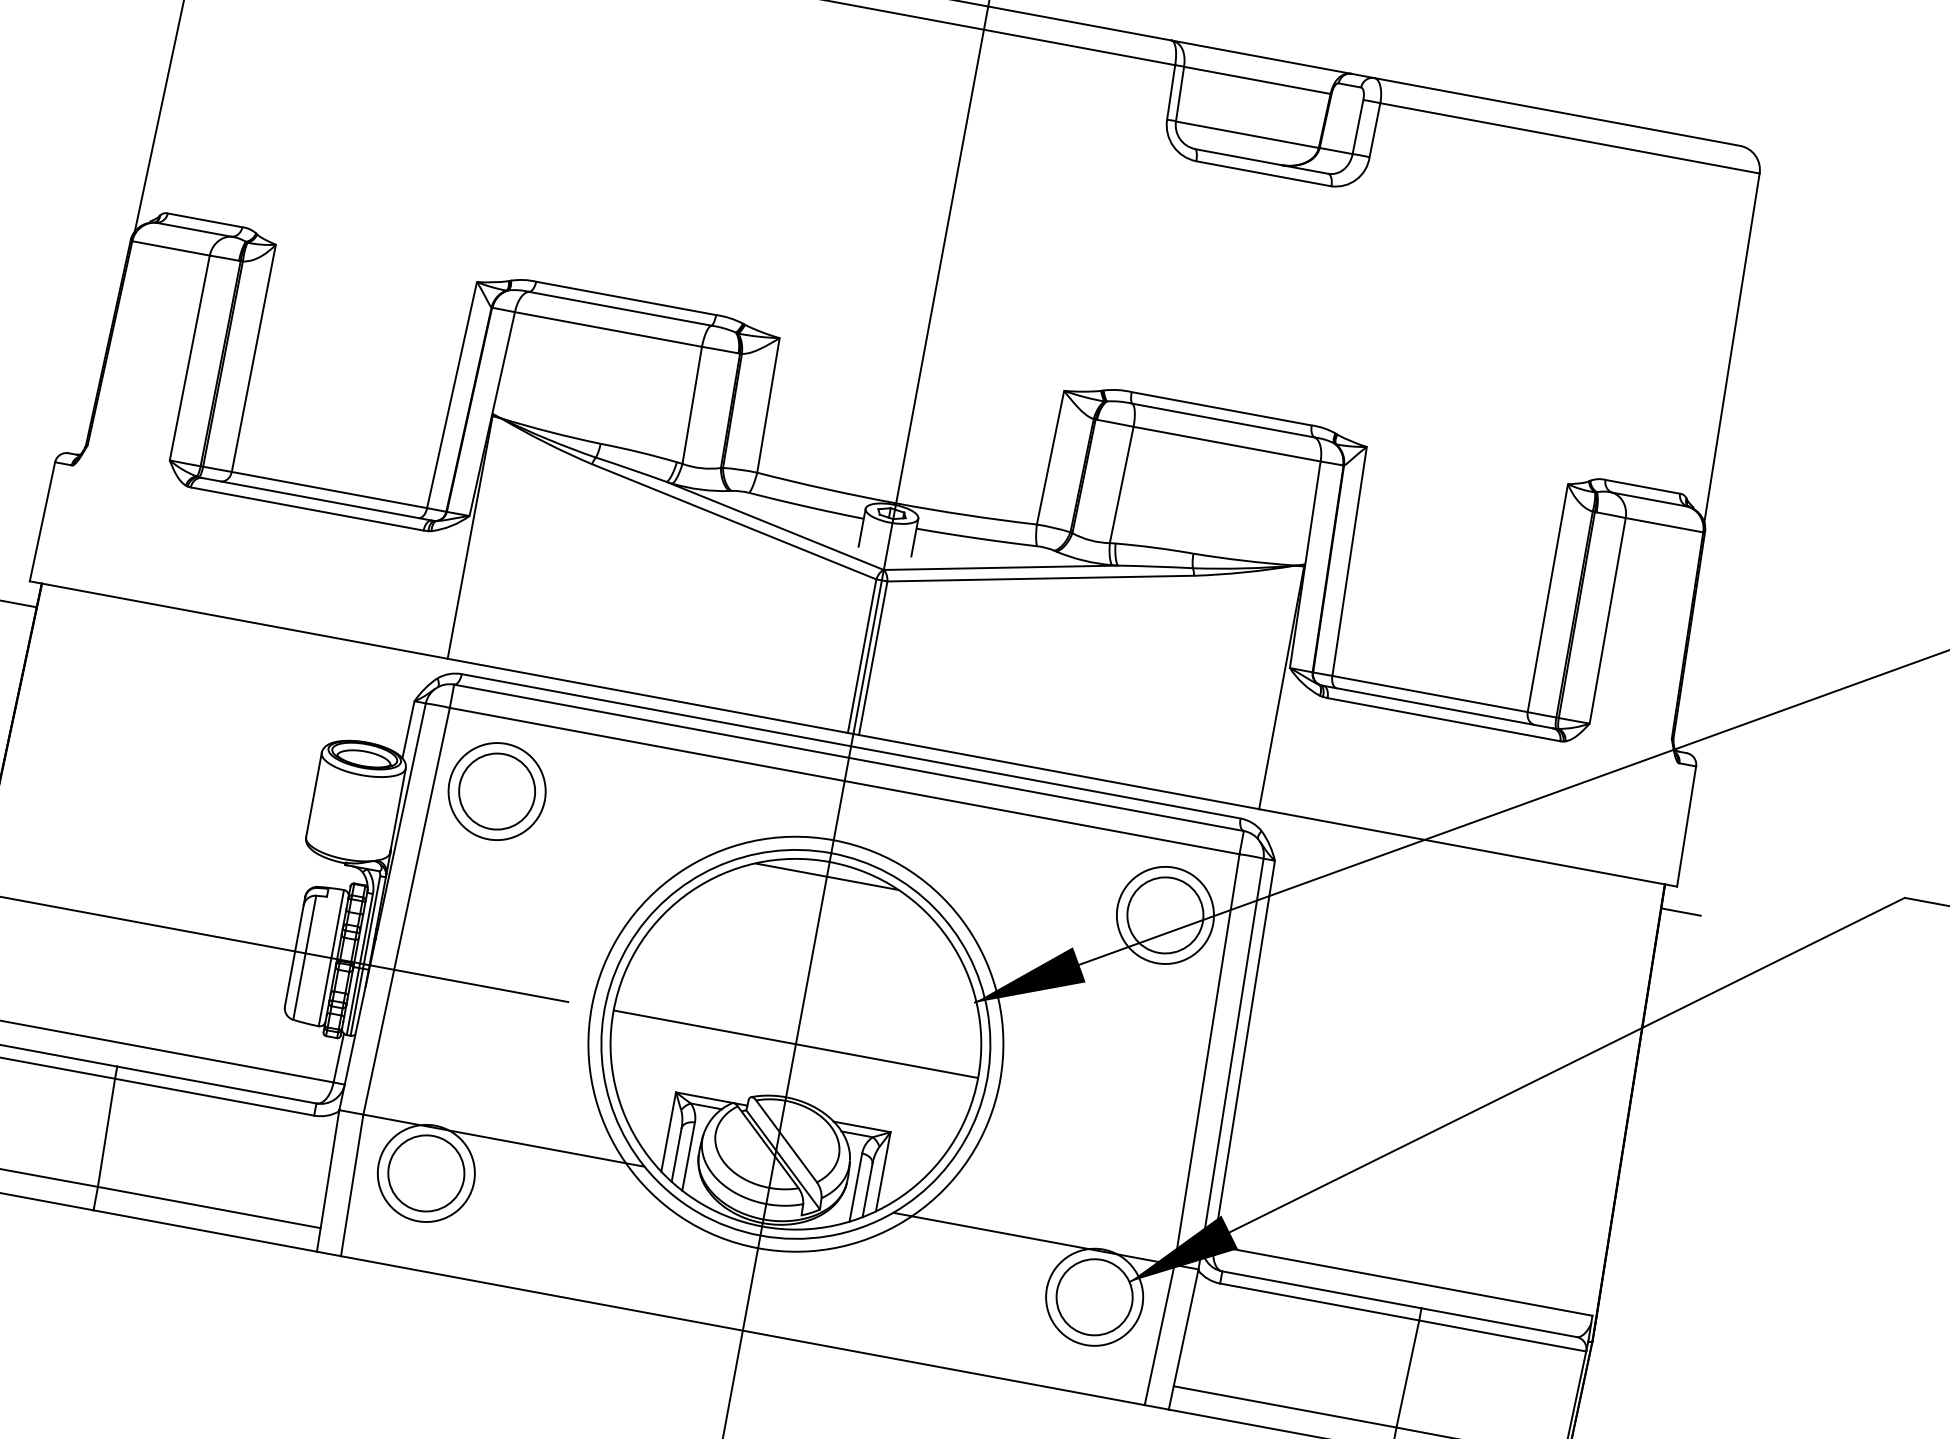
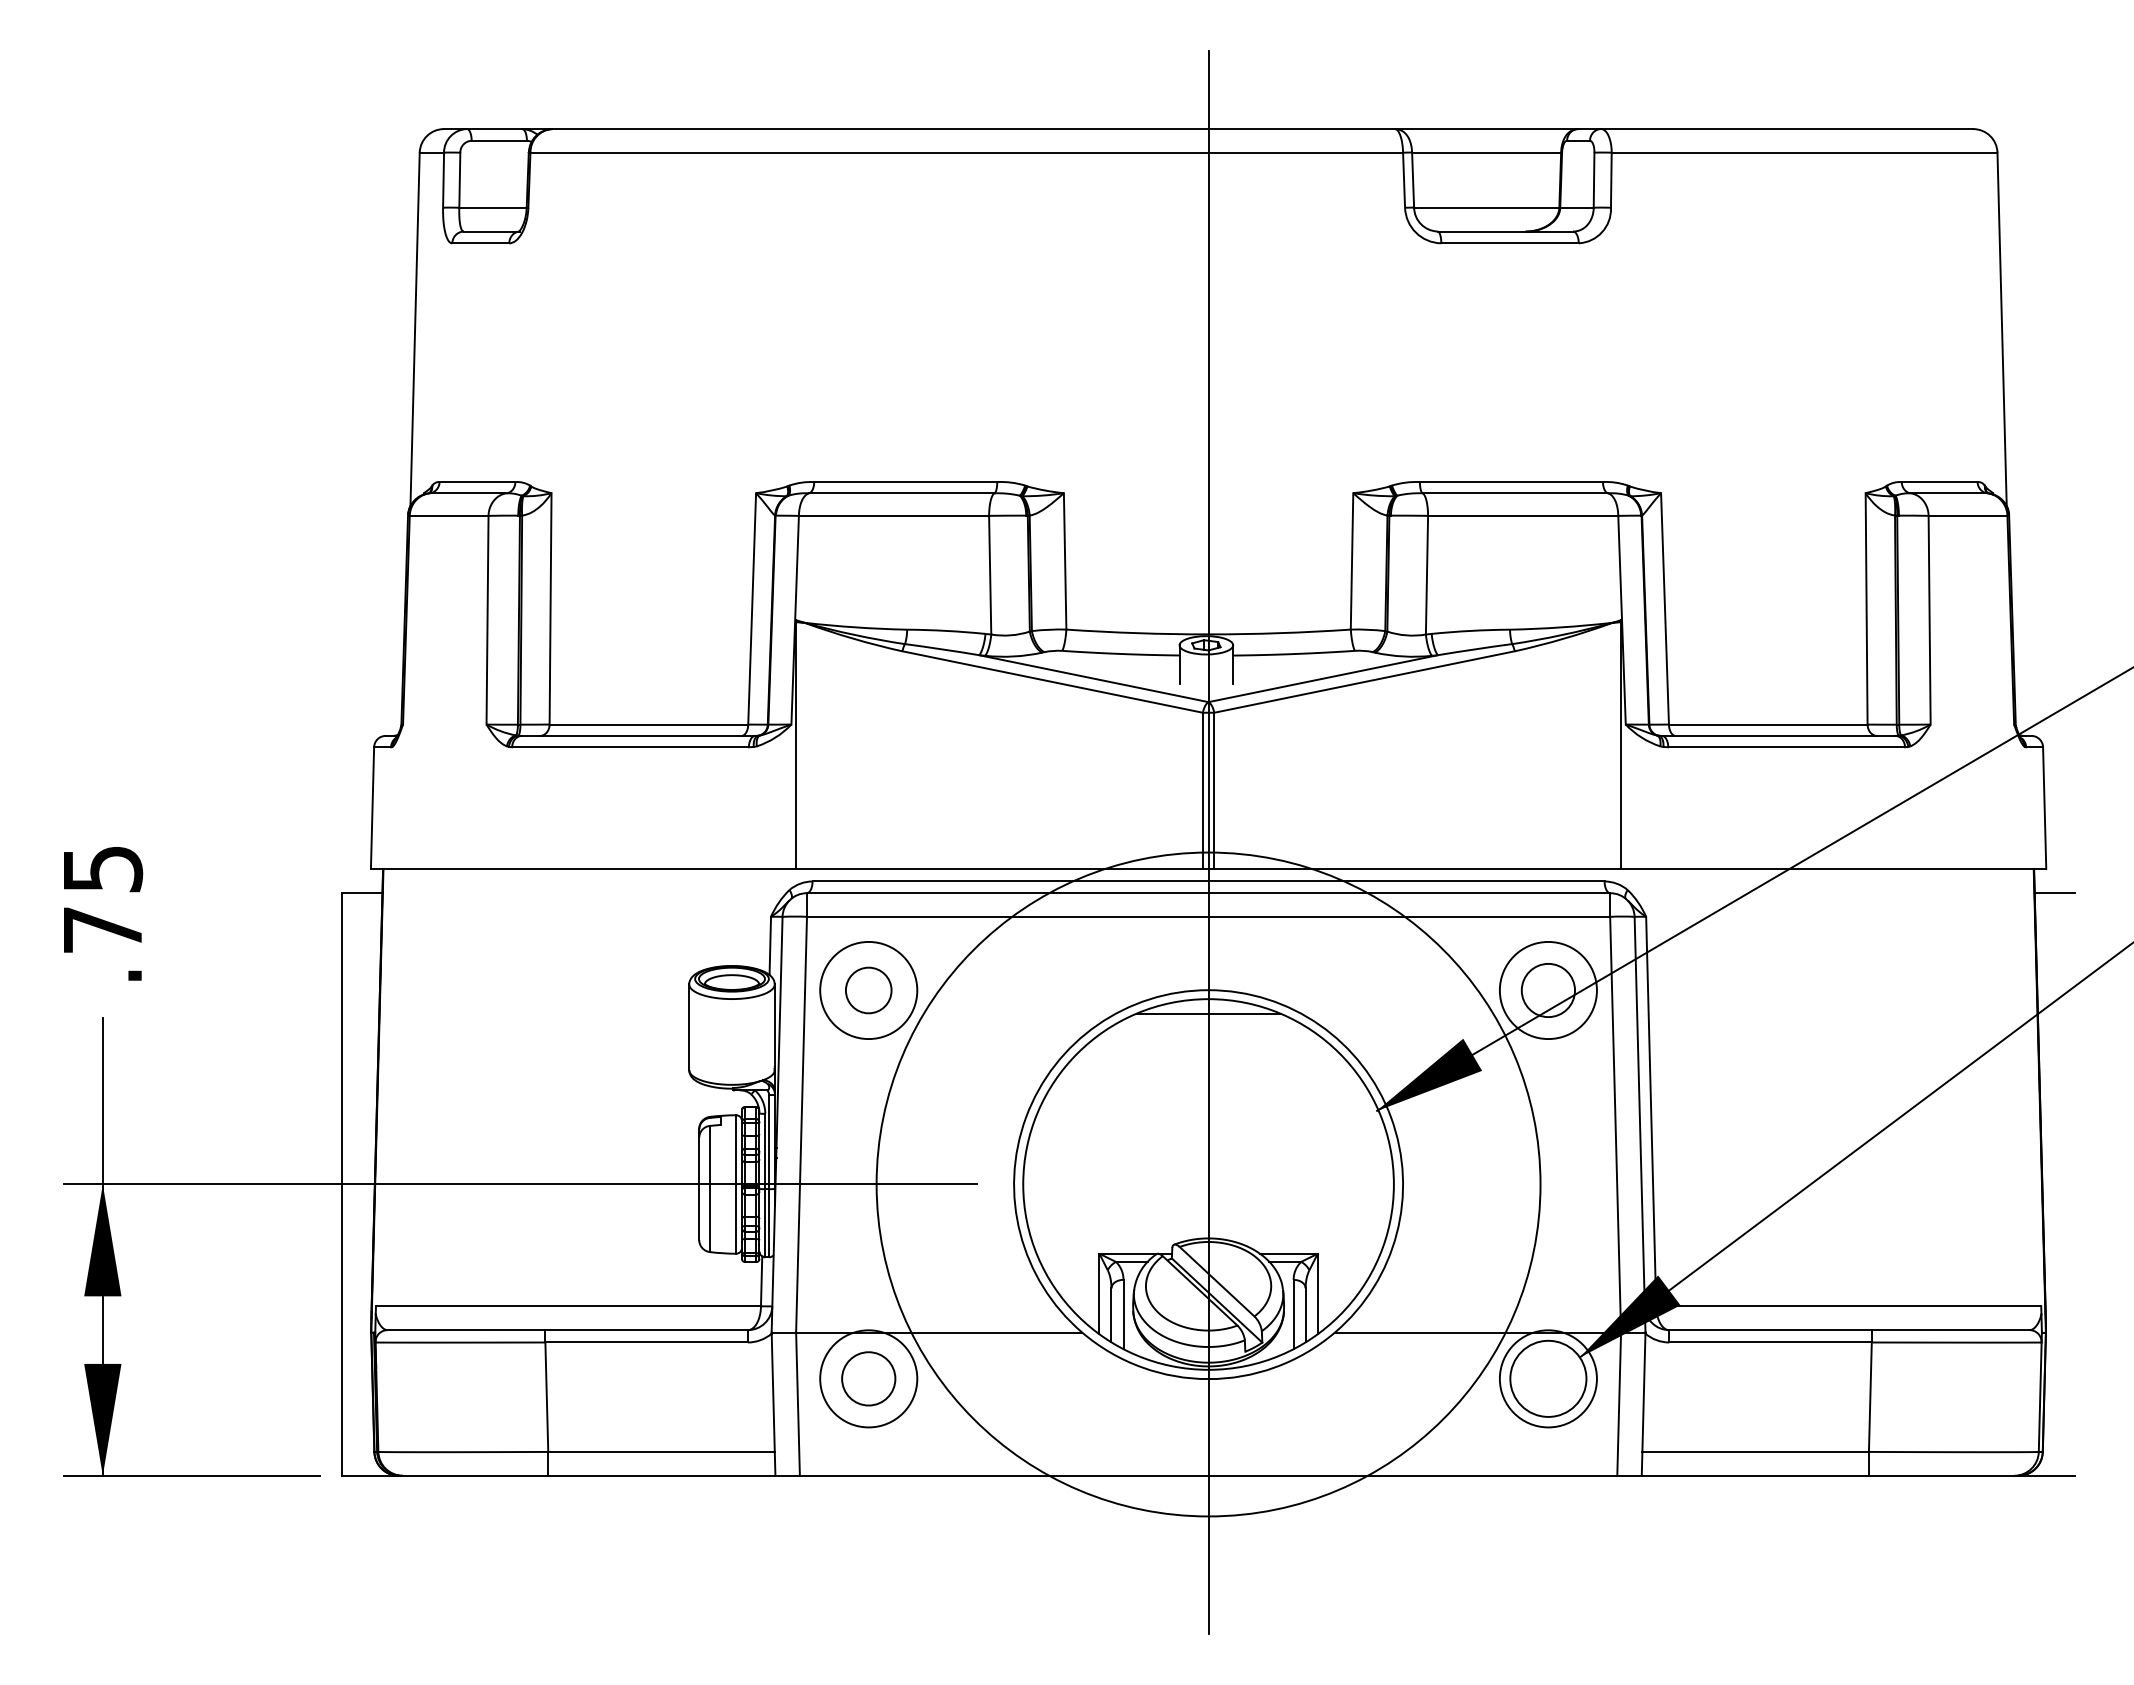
circle: (496, 791) -> (868, 990), size x0.6
circle: (1165, 915) -> (1548, 990), size x0.7
circle: (795, 1044) -> (1208, 1184), size x1.6
line: (795, 1044) -> (1208, 1184), removed
circle: (426, 1173) -> (868, 1378), size x0.7

